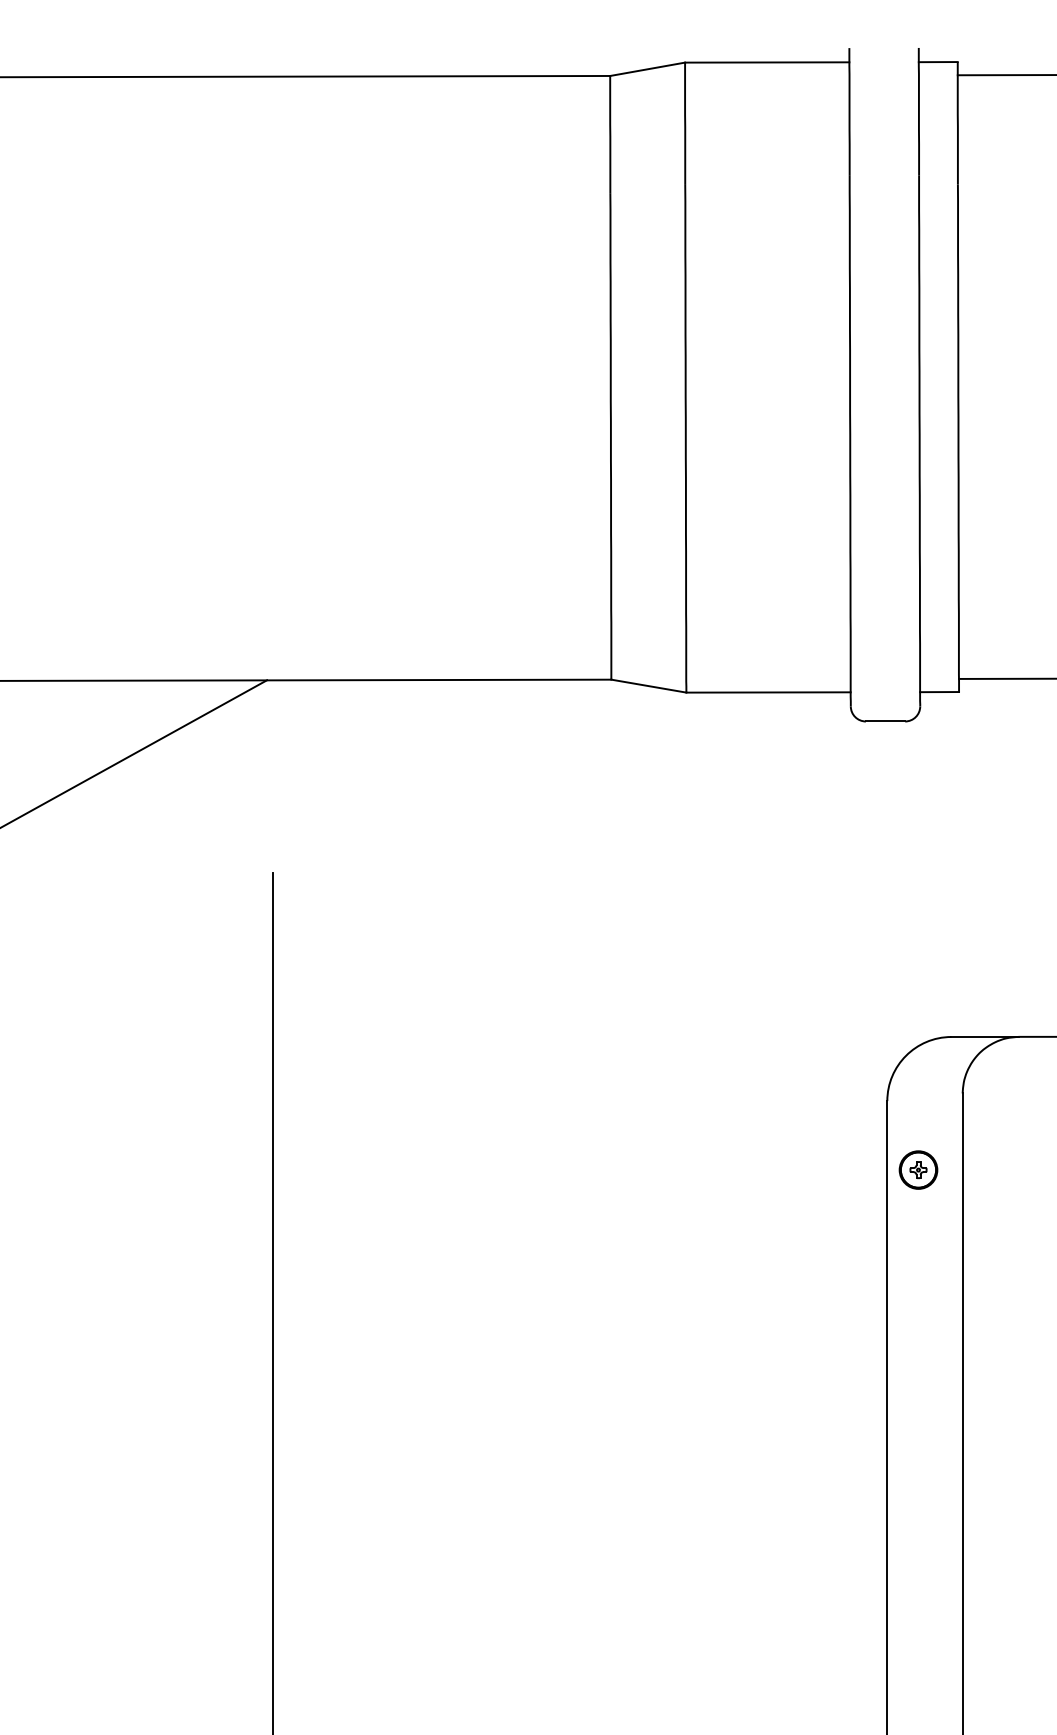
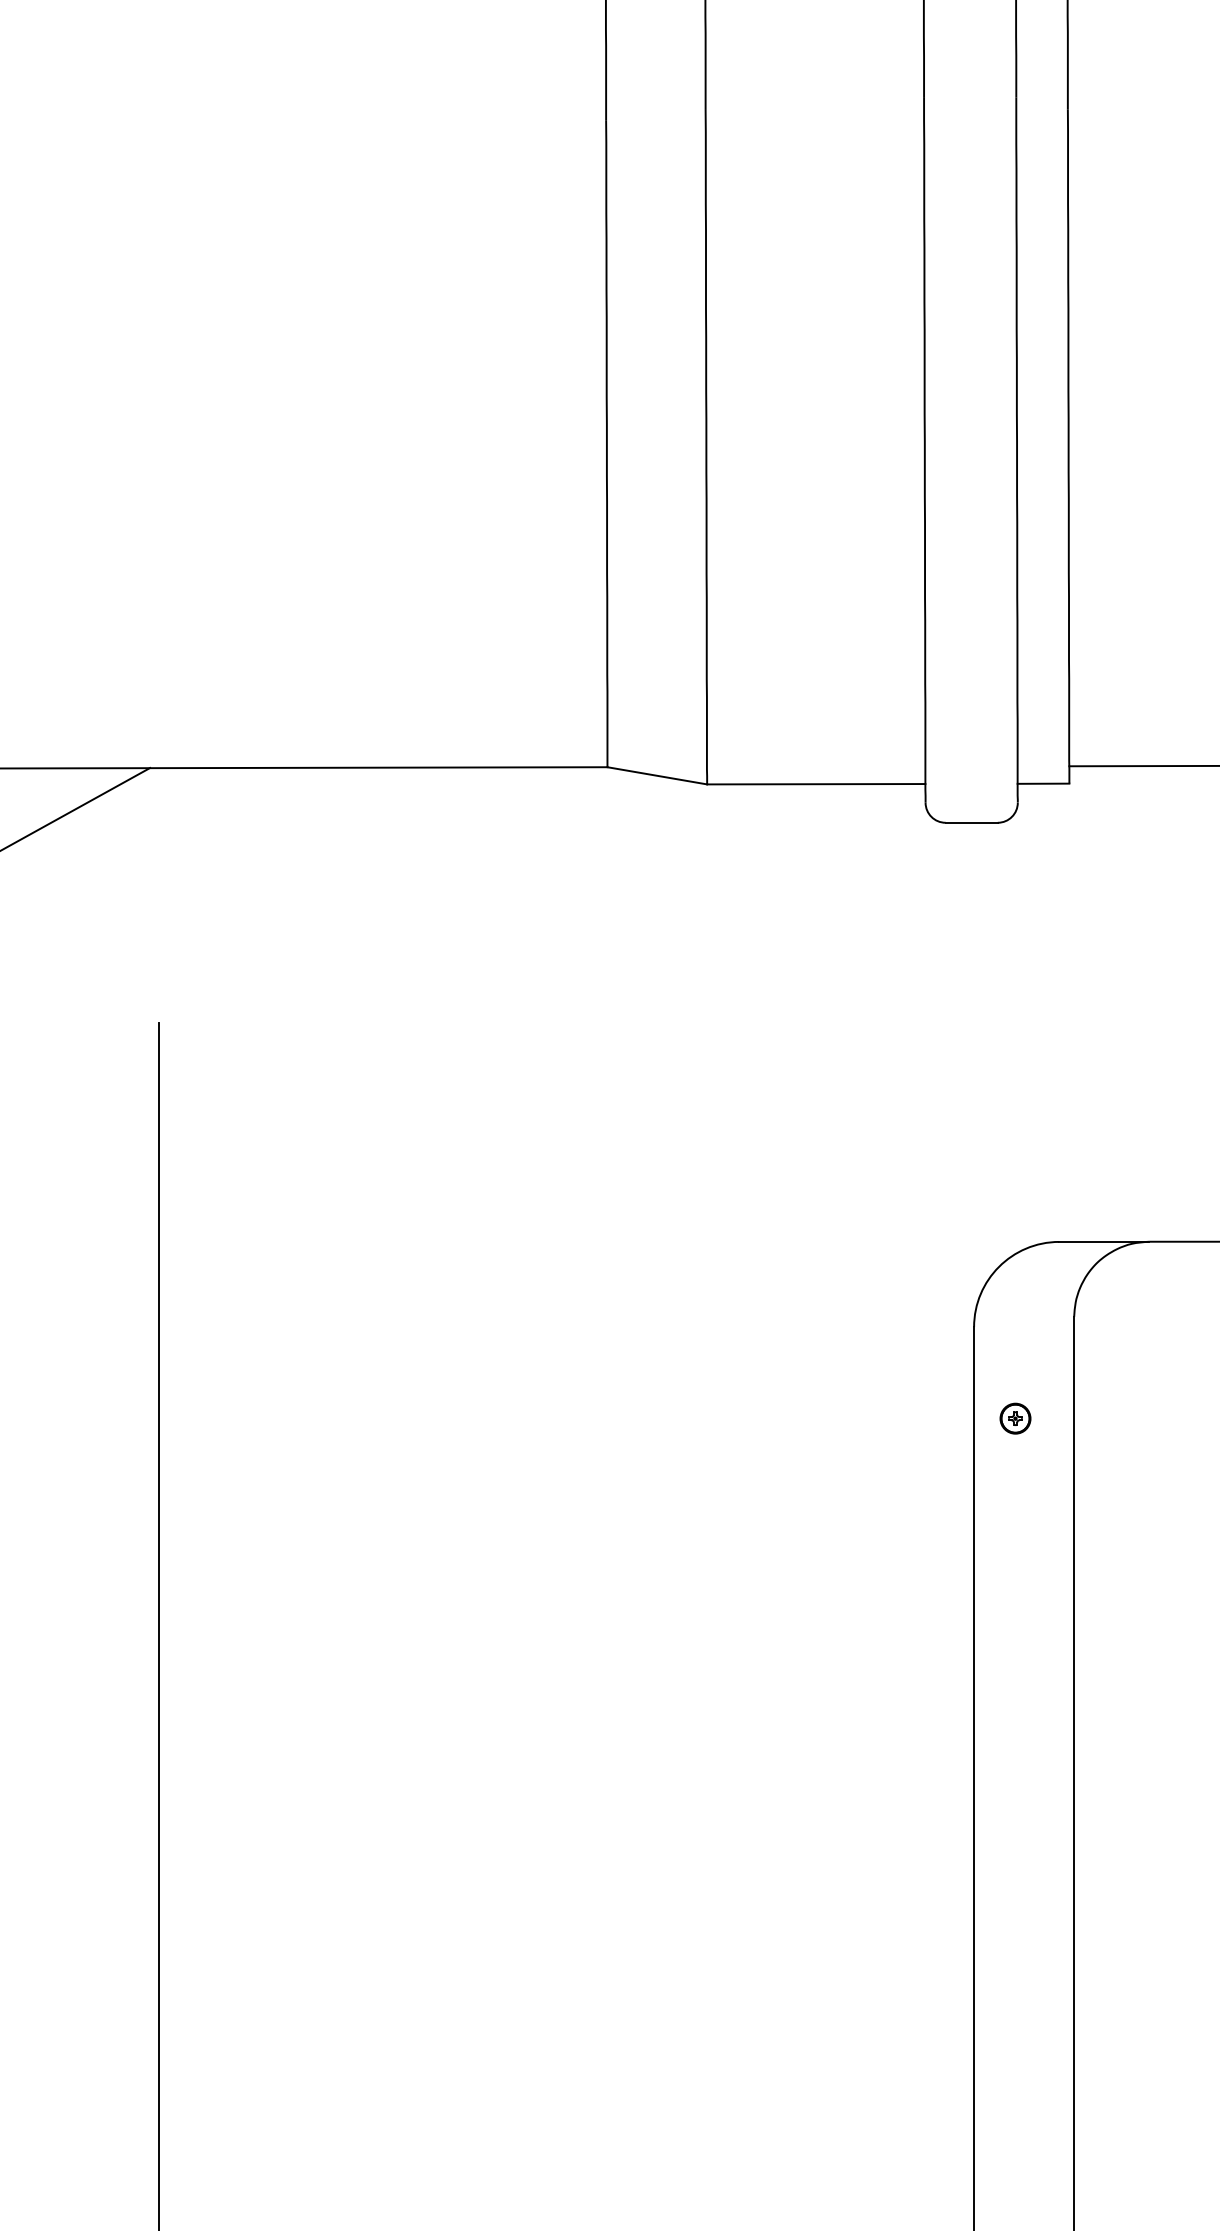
part: (918, 1169) -> (1015, 1417), size x0.6

